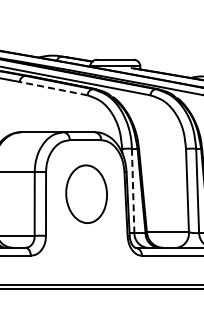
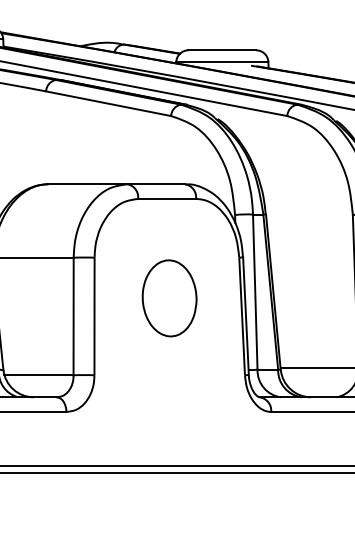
line: (53, 88) -> (108, 103), dashed -> solid
line: (133, 190) -> (255, 291), dashed -> solid
part: (86, 193) -> (169, 297), size x0.71

